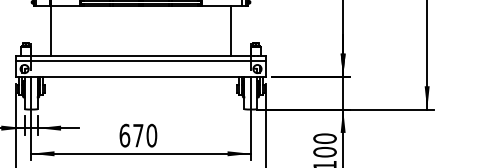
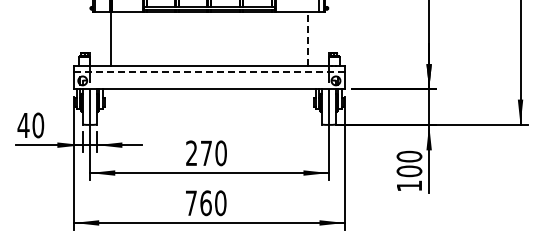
line: (231, 30) -> (307, 38), solid -> dashed
line: (141, 61) -> (209, 72), solid -> dashed
text: (124, 135) -> (191, 153), 670 -> 270

